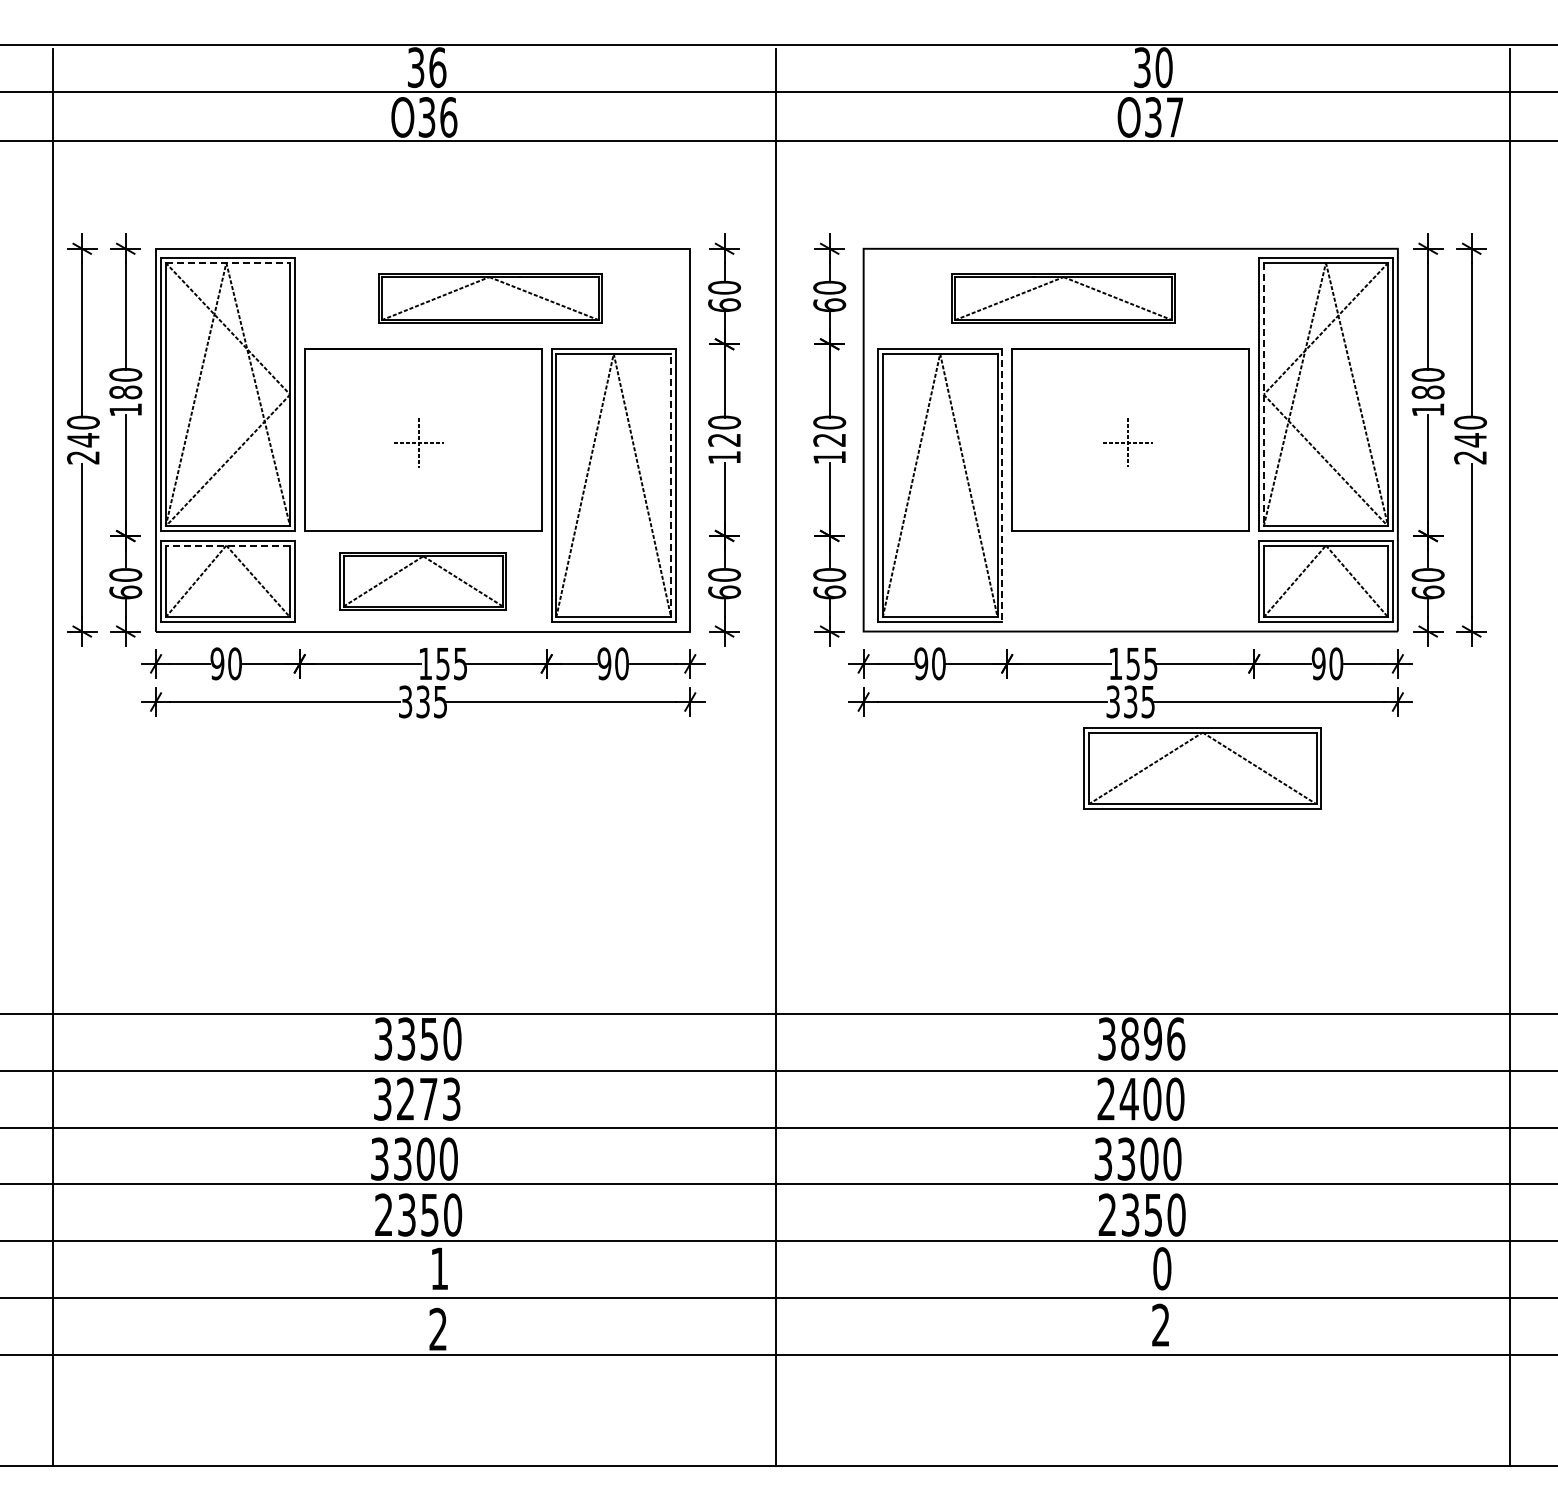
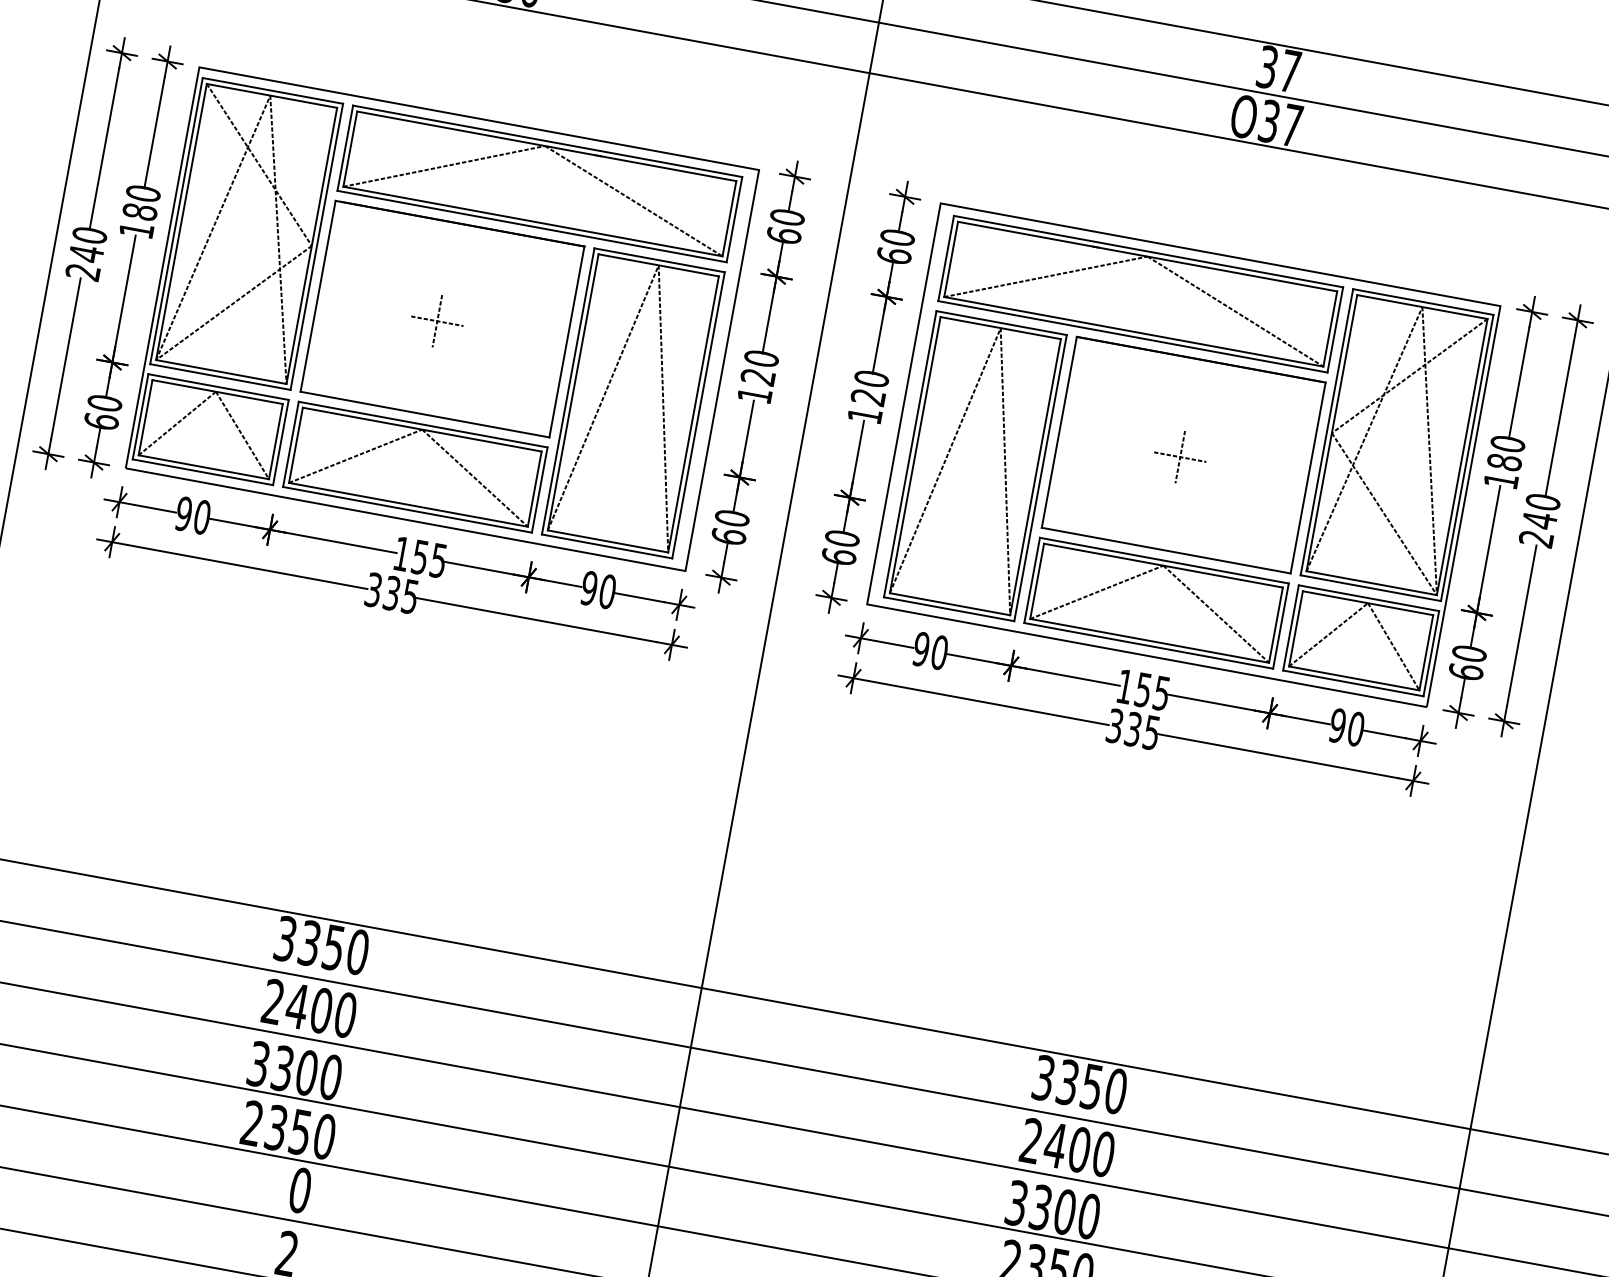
text: (1163, 67) -> (1289, 71), 30 -> 37
line: (228, 262) -> (272, 95), dashed -> solid
part: (490, 298) -> (540, 183), size x1.67
part: (1063, 298) -> (1140, 293), size x1.67
line: (1263, 394) -> (1331, 432), dashed -> solid
line: (671, 485) -> (693, 414), dashed -> solid
line: (1002, 485) -> (1040, 478), dashed -> solid
line: (227, 545) -> (217, 391), dashed -> solid
part: (423, 581) -> (415, 467), size x1.43
part: (1202, 768) -> (1156, 603), moved
text: (1153, 1038) -> (1092, 1086), 3896 -> 3350
text: (417, 1098) -> (309, 1007), 3273 -> 2400
text: (439, 1268) -> (300, 1190), 1 -> 0

